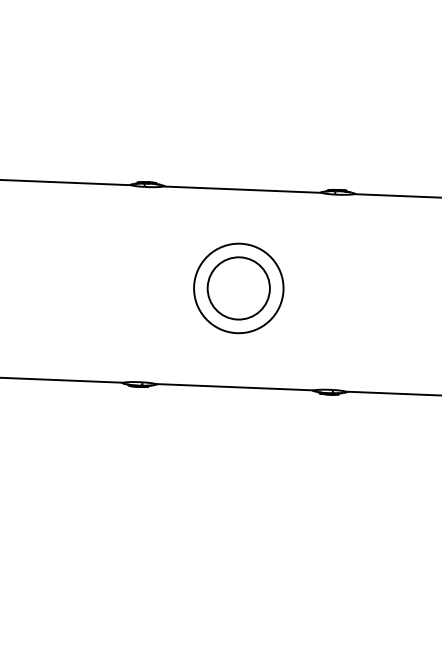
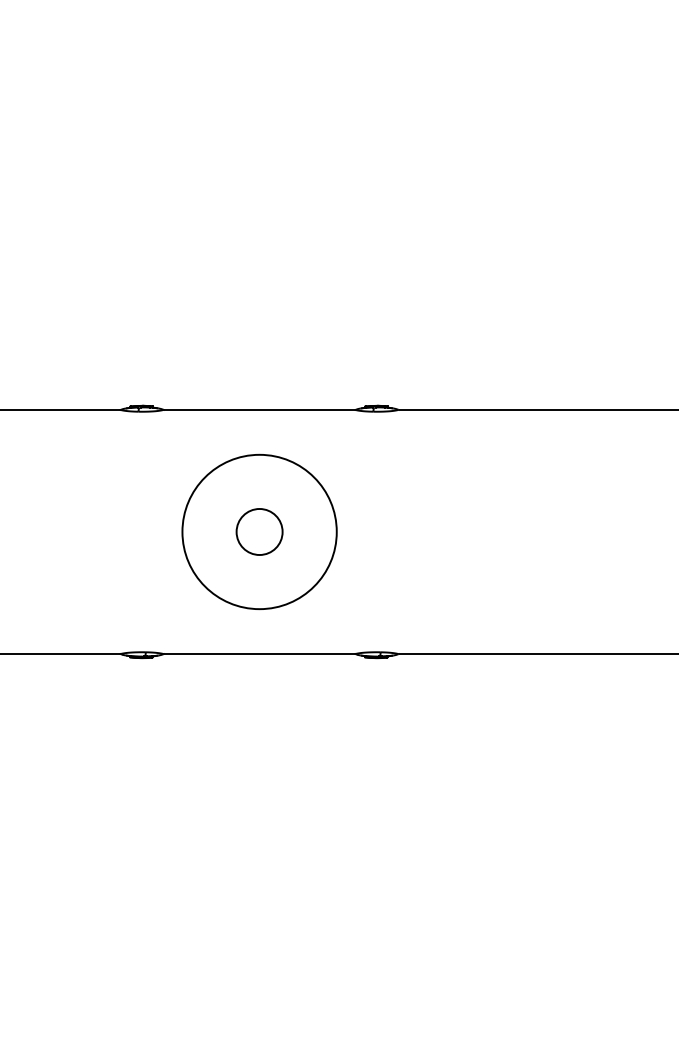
circle: (238, 288) -> (259, 531), size x0.6
circle: (238, 288) -> (259, 531), size x1.4

